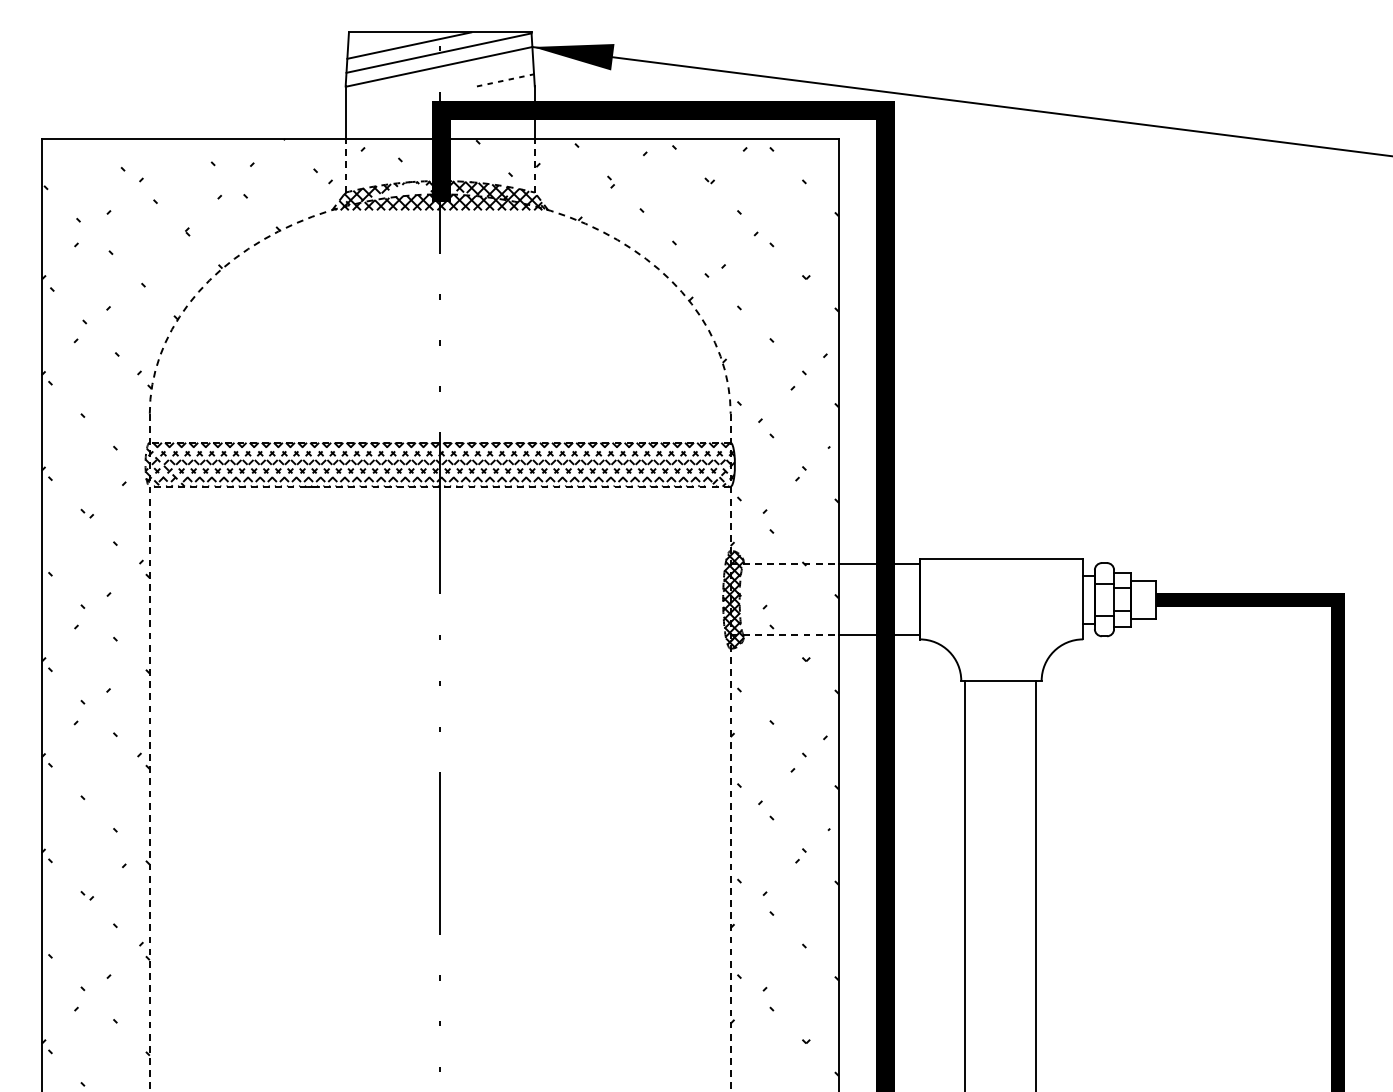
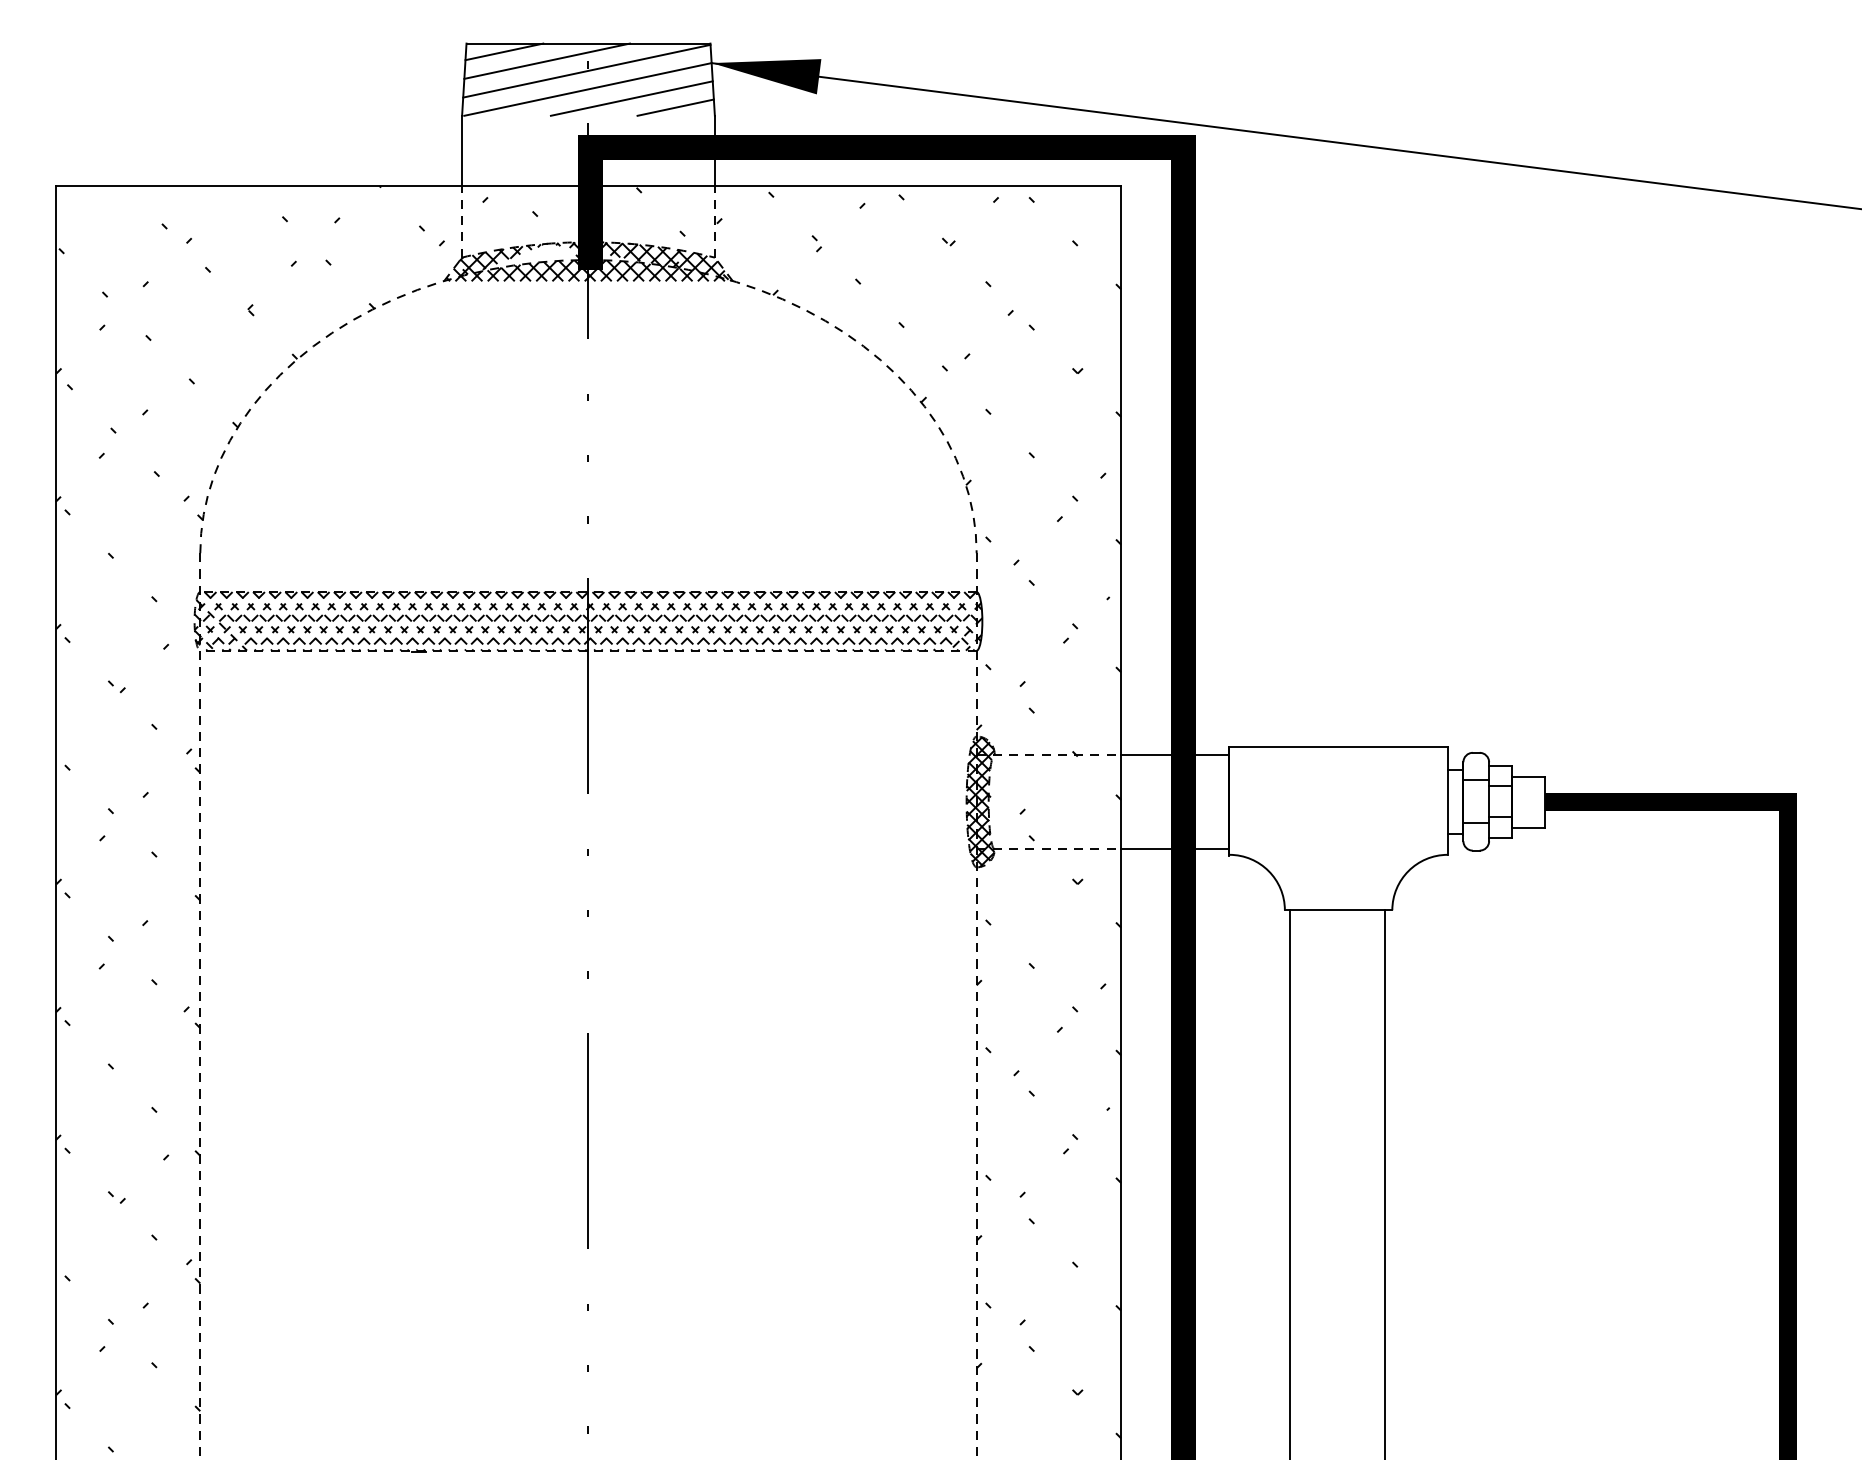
line: (377, 38) -> (504, 51), added
line: (472, 73) -> (631, 98), added
line: (506, 80) -> (676, 107), dashed -> solid

